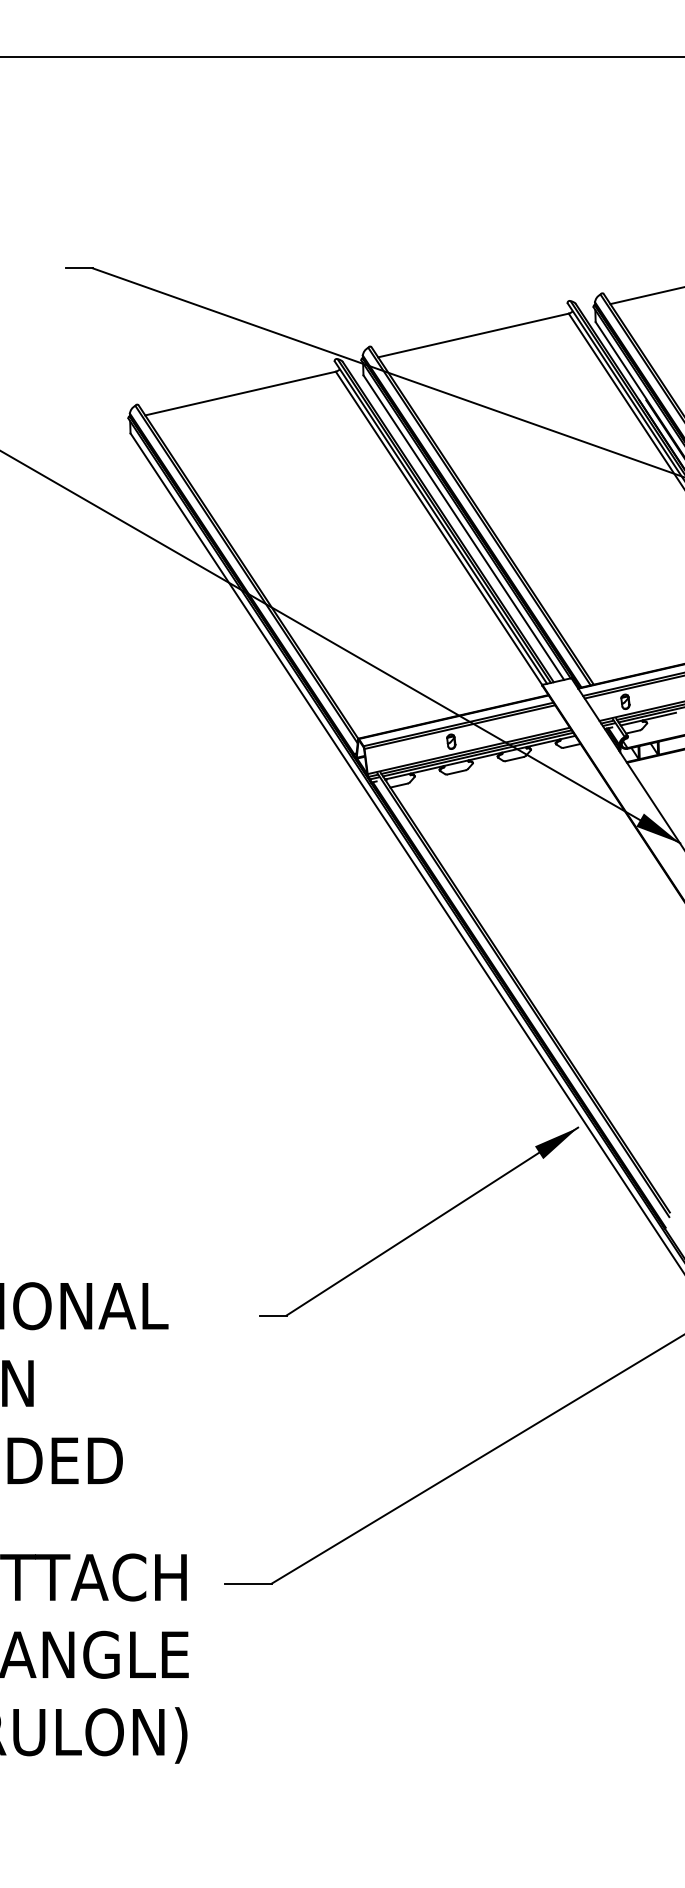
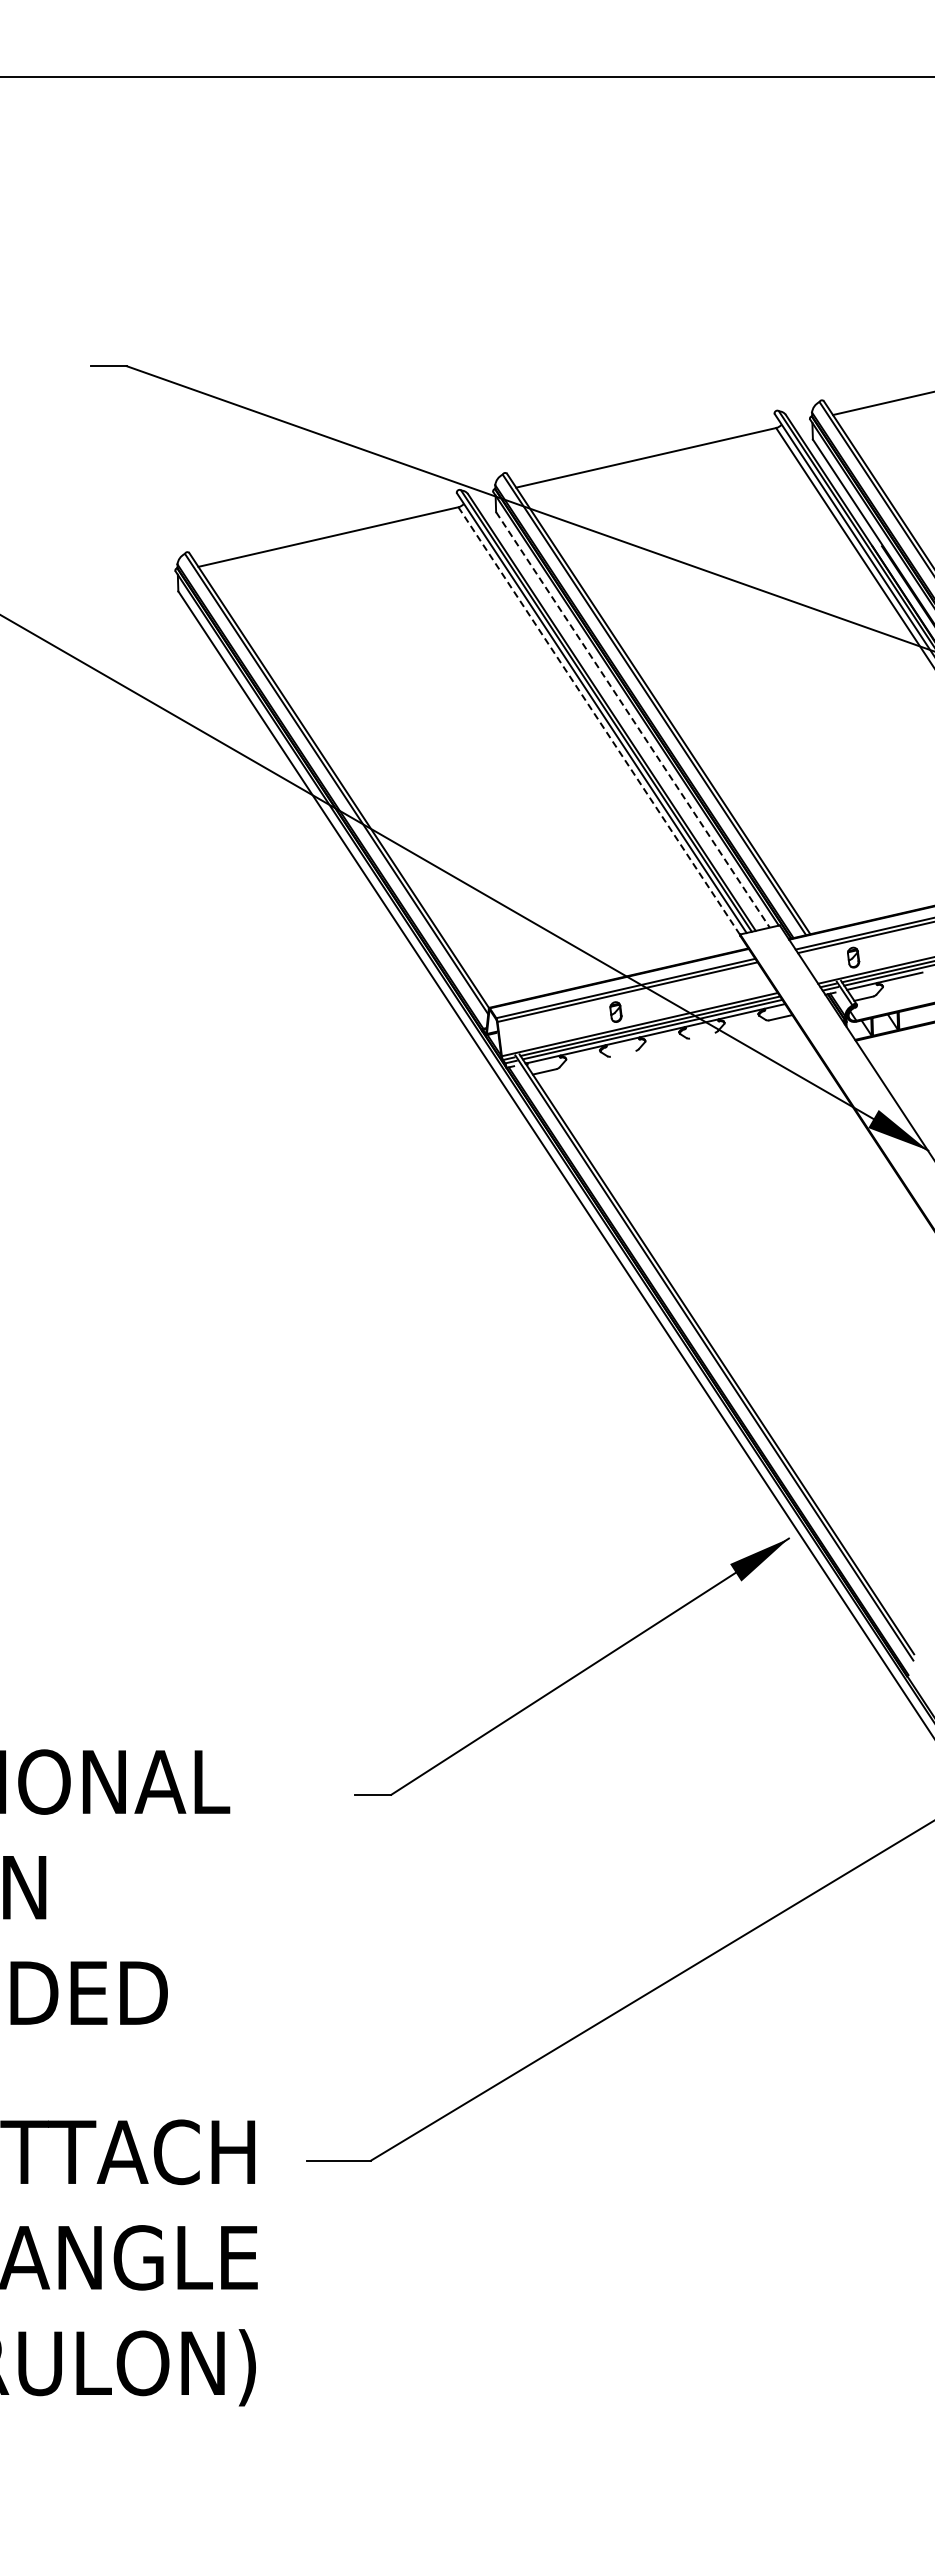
line: (463, 527) -> (632, 719), solid -> dashed
line: (439, 528) -> (599, 721), solid -> dashed
line: (514, 758) -> (702, 1035), removed
line: (456, 772) -> (622, 1053), removed

